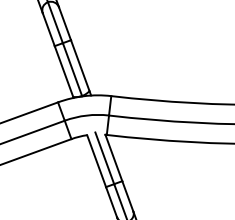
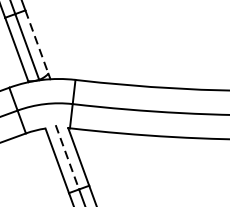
line: (80, 66) -> (37, 43), solid -> dashed
line: (104, 158) -> (67, 157), solid -> dashed

